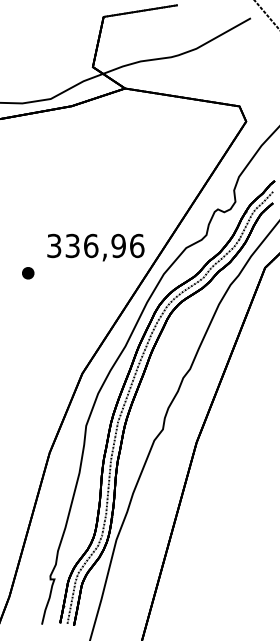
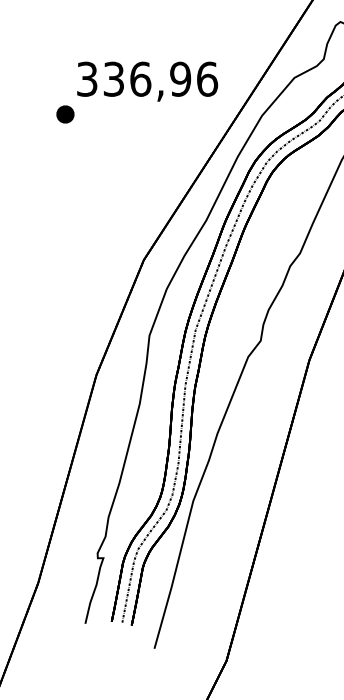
text: (95, 247) -> (146, 81), moved

